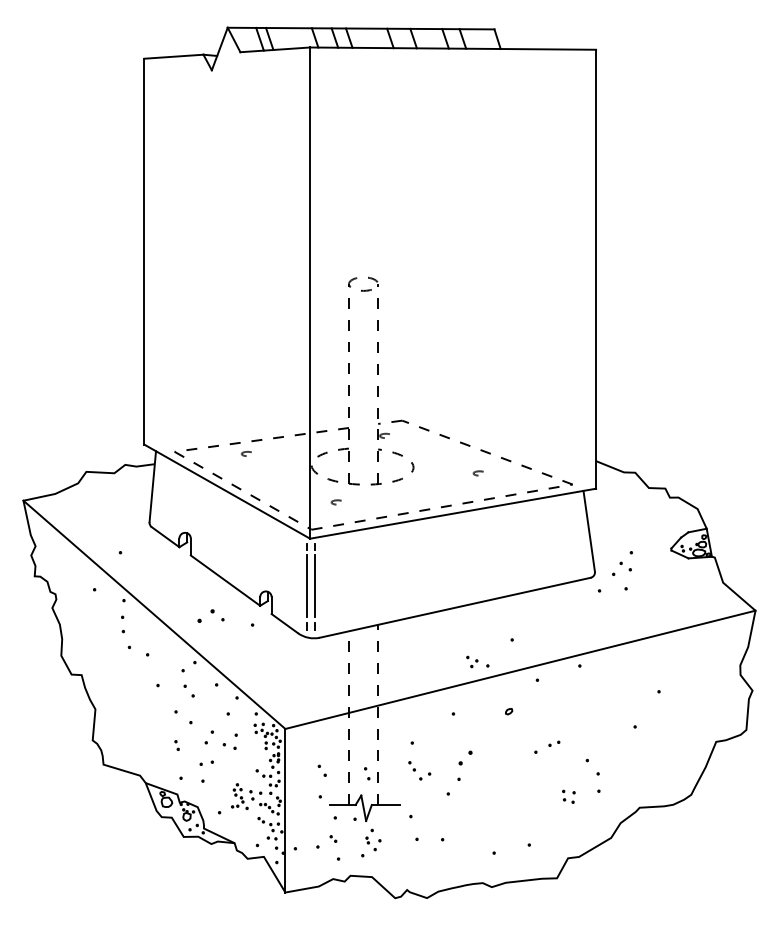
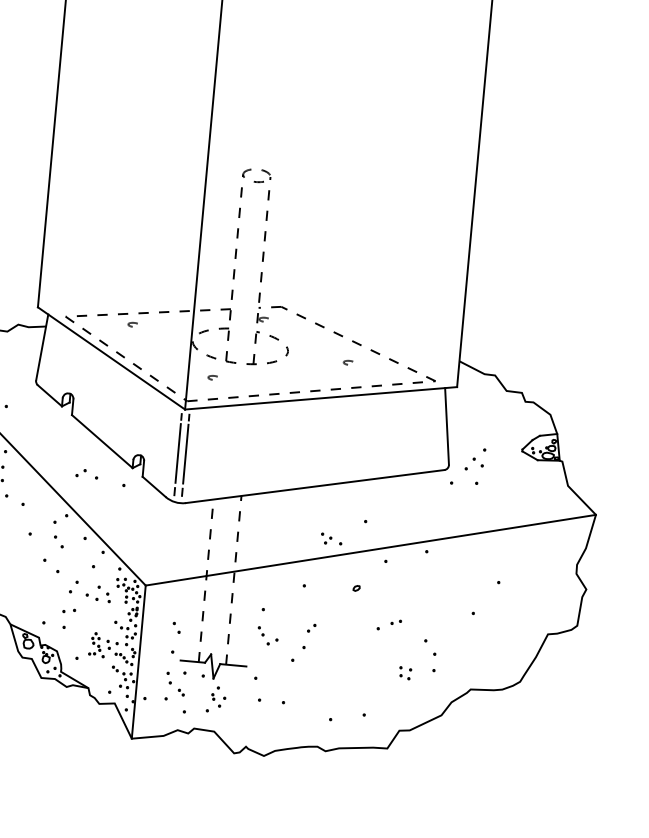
part: (205, 615) -> (80, 472), size x0.62
part: (176, 745) -> (107, 597), moved
part: (464, 758) -> (310, 628), size x0.62
part: (367, 773) -> (169, 677), moved

